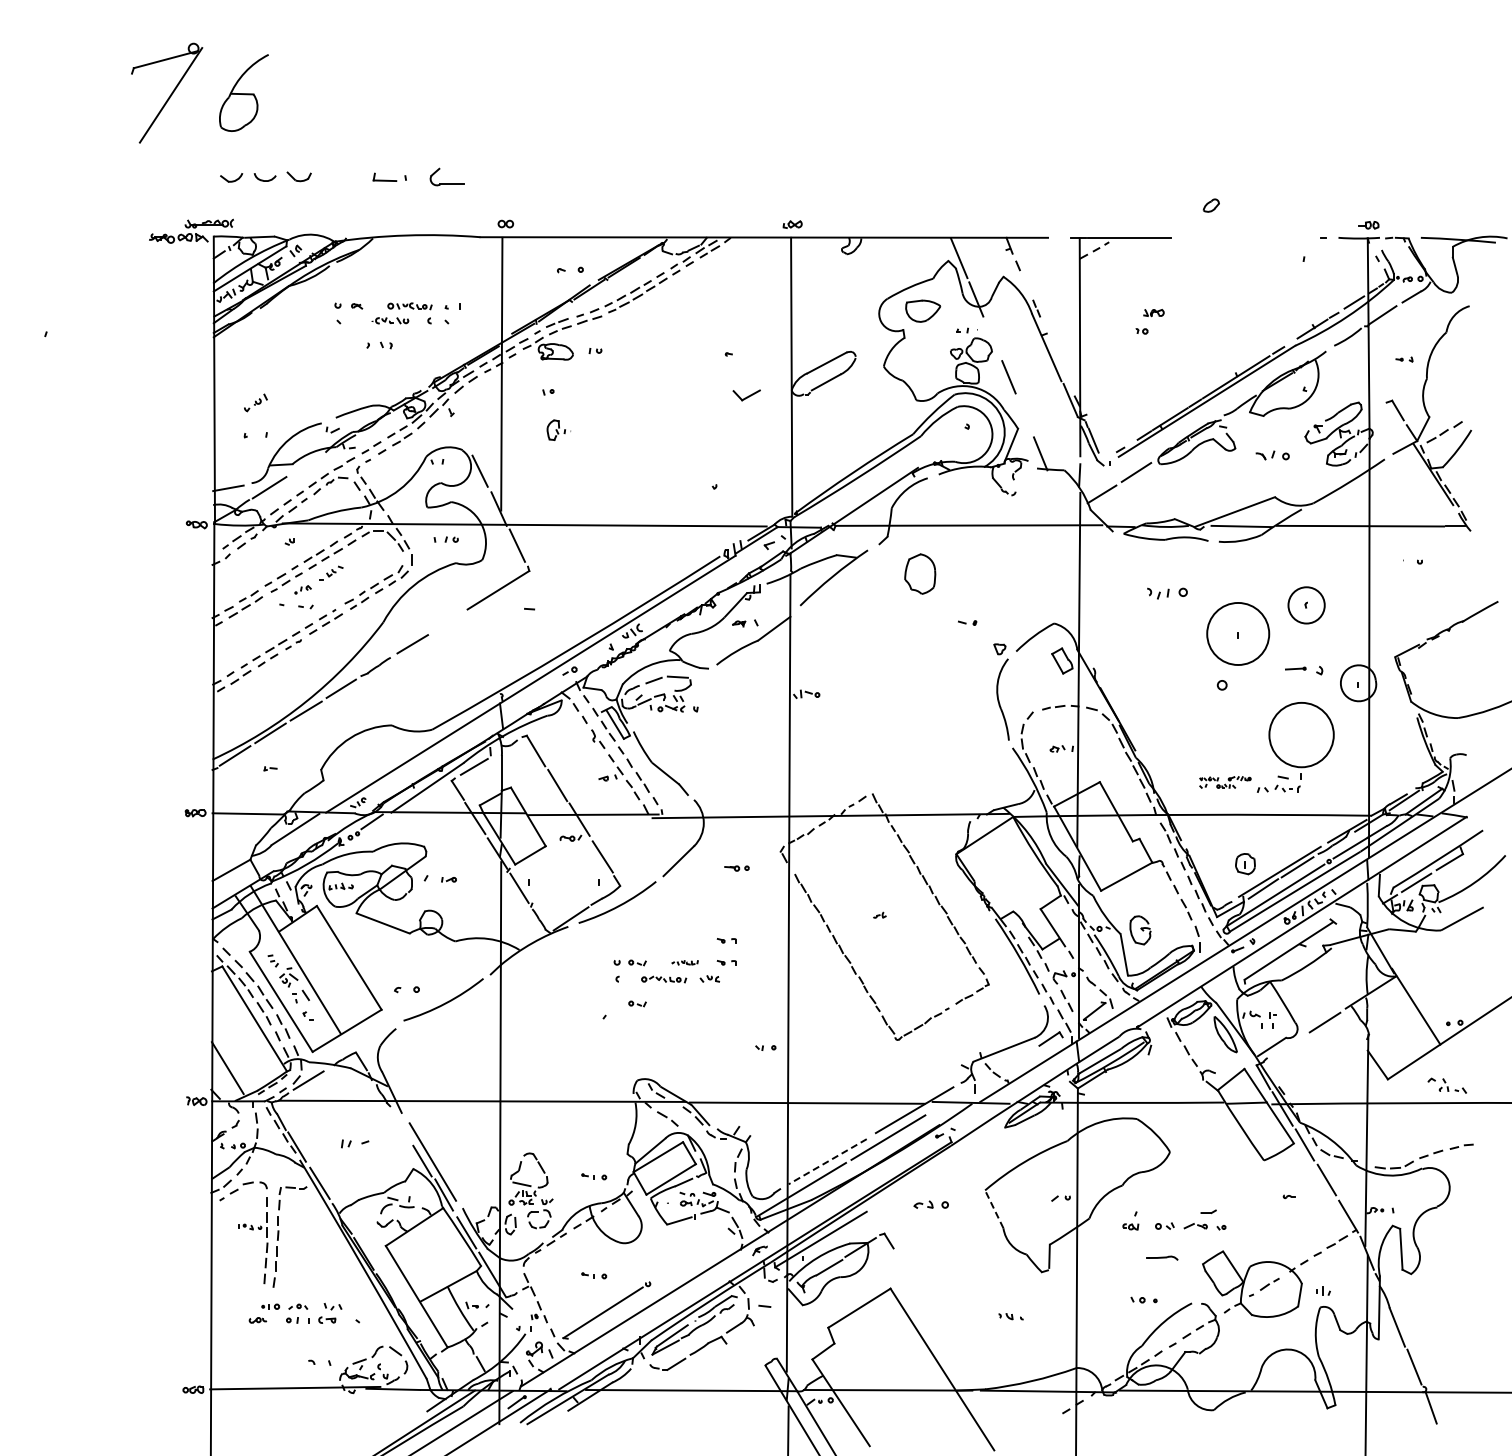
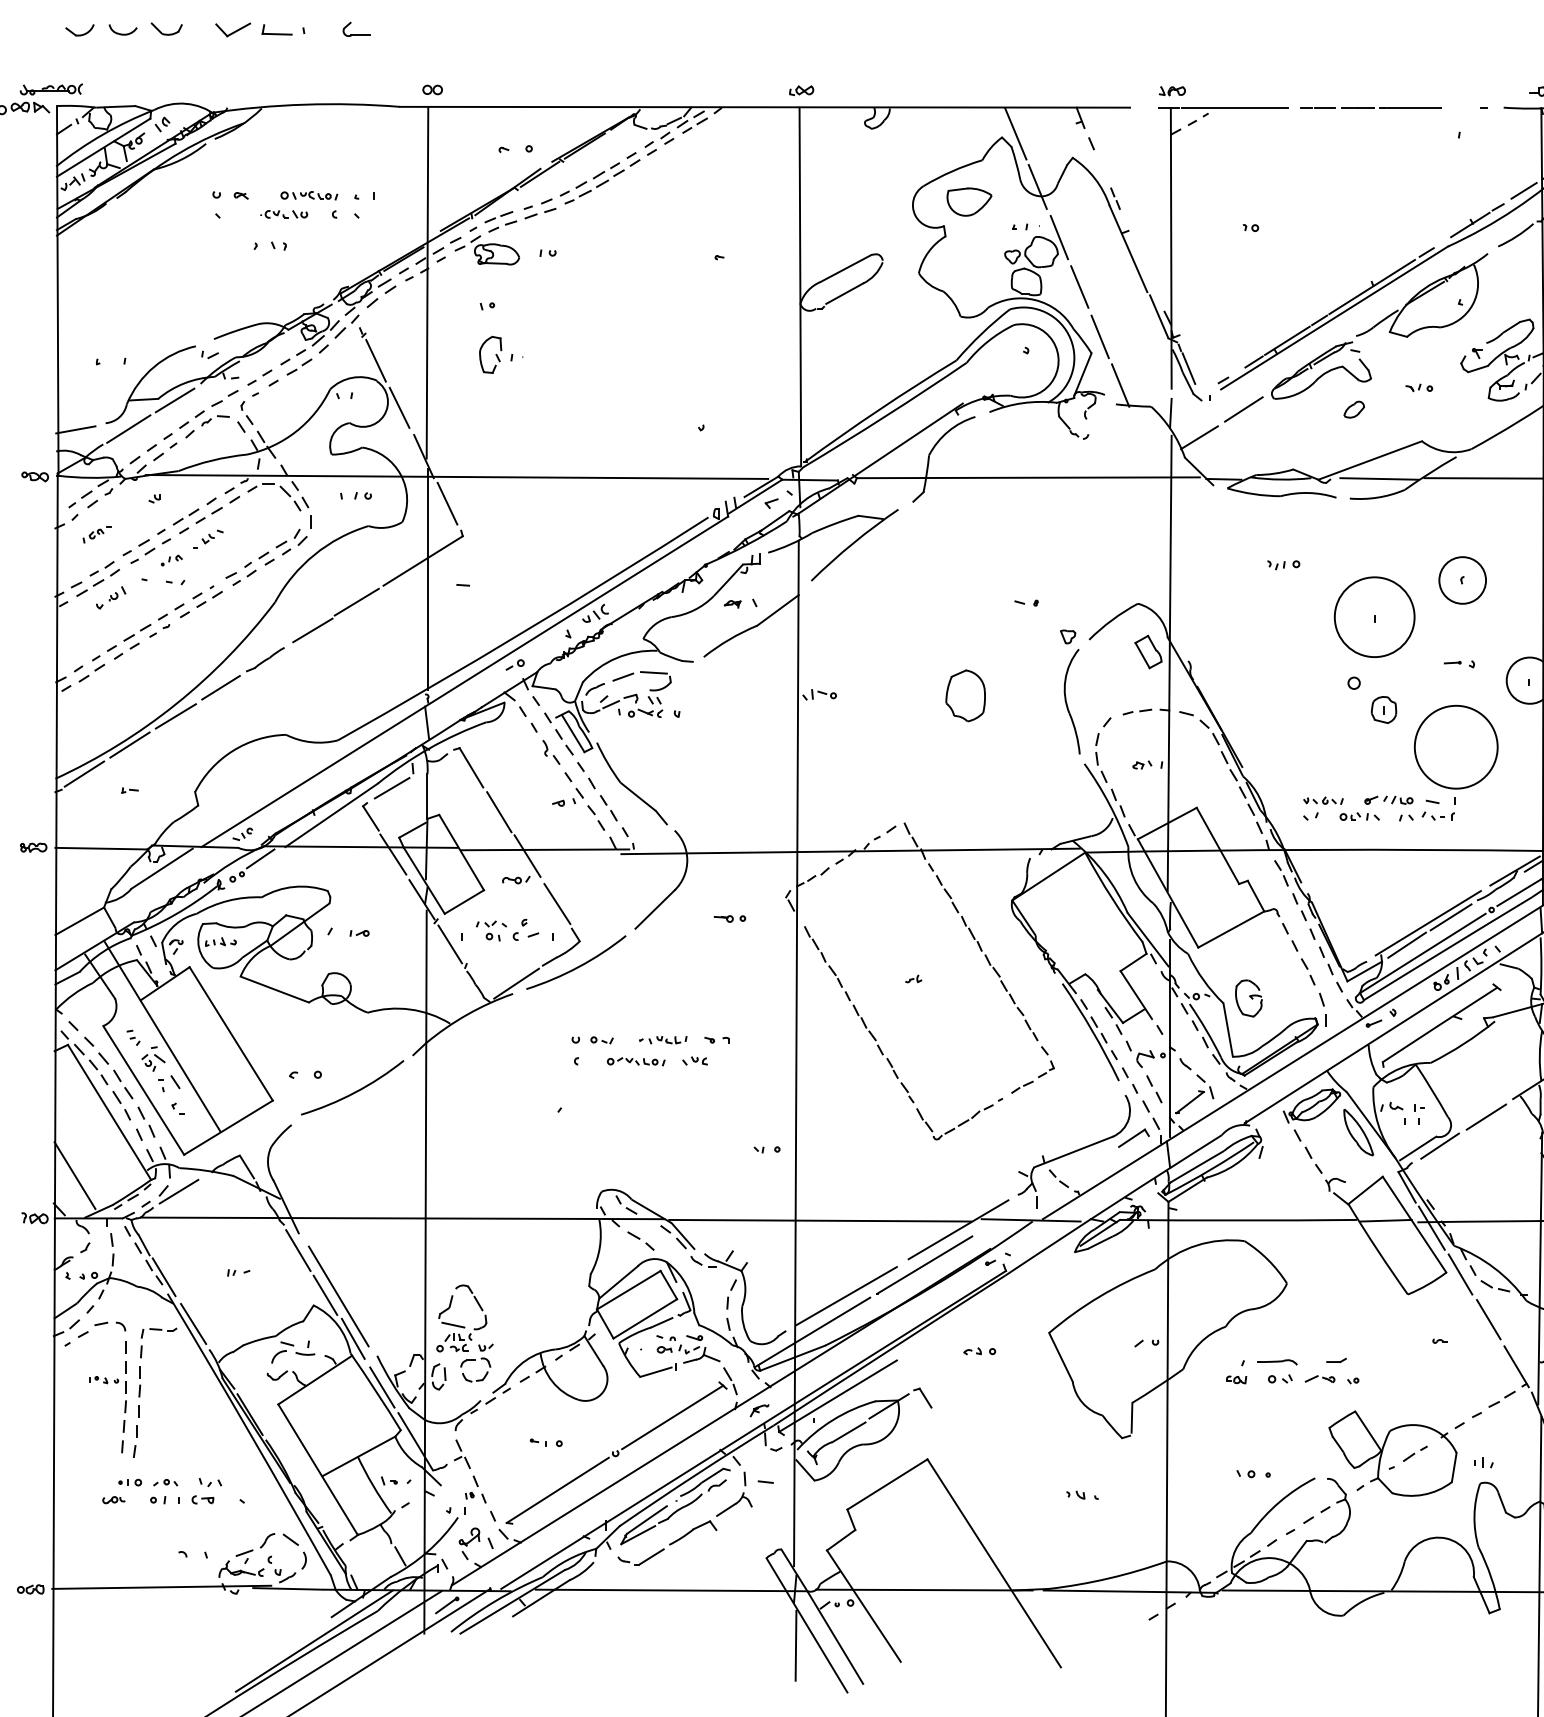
part: (446, 176) -> (356, 28), size x0.62
part: (1210, 205) -> (1353, 409), moved
line: (1235, 237) -> (1371, 107), added
part: (1153, 313) -> (1171, 91), moved
line: (992, 338) -> (1058, 237), added
part: (746, 395) -> (232, 30), moved
part: (255, 402) -> (110, 597), moved
line: (1024, 415) -> (1099, 336), added
part: (558, 430) -> (500, 355), size x1.43
line: (461, 434) -> (375, 360), added
part: (1272, 455) -> (1418, 387), size x0.62
line: (305, 465) -> (174, 400), added
part: (244, 569) -> (96, 534), added
part: (920, 573) -> (966, 695), moved
part: (1167, 593) -> (1283, 565), size x0.62
line: (502, 604) -> (428, 579), added
line: (446, 621) -> (356, 601), added
part: (1303, 670) -> (1458, 664), size x0.62
part: (1225, 782) -> (1358, 808), size x1.67
part: (1245, 864) -> (1384, 710), moved
part: (563, 877) -> (506, 930), added
part: (726, 940) -> (716, 1011), removed
part: (685, 962) -> (663, 1039), size x1.43
part: (637, 1003) -> (602, 1092), removed
line: (1288, 1044) -> (1439, 1145), added
line: (400, 1126) -> (297, 1250), added
part: (354, 1143) -> (237, 1272), size x0.62
line: (827, 1162) -> (846, 1297), dashed -> solid
part: (594, 1176) -> (546, 1315), removed
part: (930, 1204) -> (978, 1351), size x0.71
line: (994, 1208) -> (1061, 1356), dashed -> solid
line: (692, 1255) -> (672, 1416), added
part: (1162, 1257) -> (1277, 1361), moved

